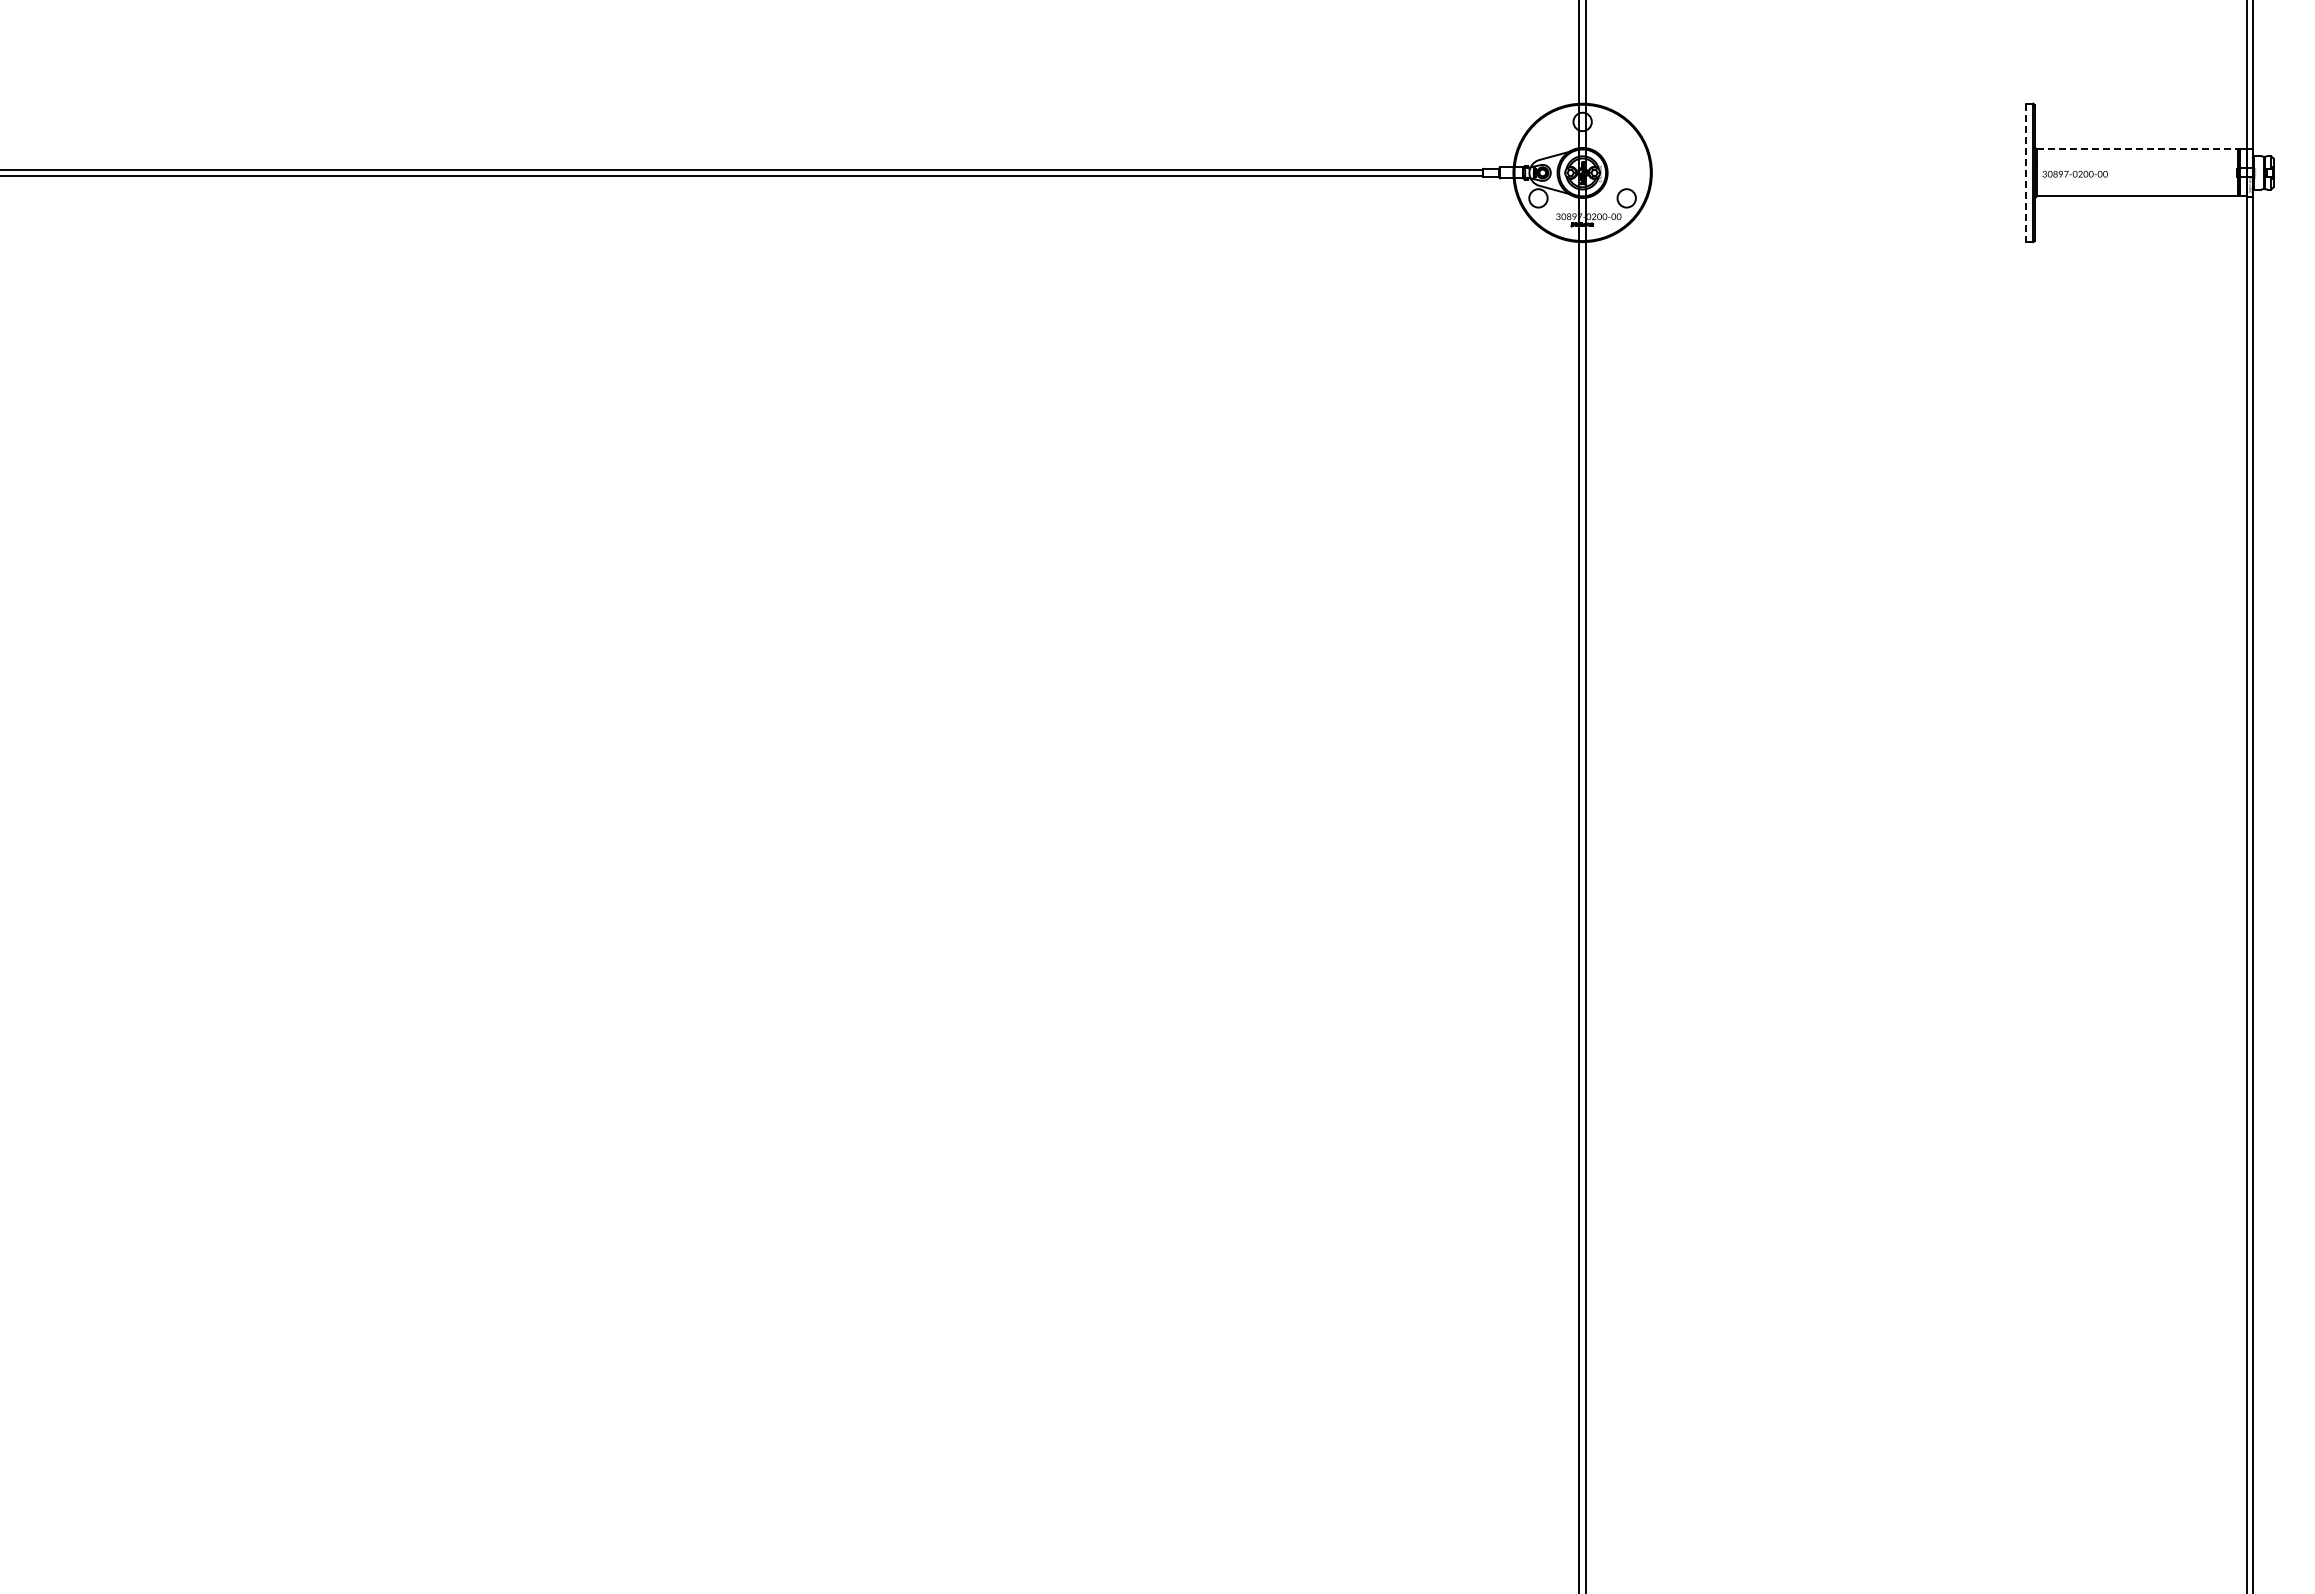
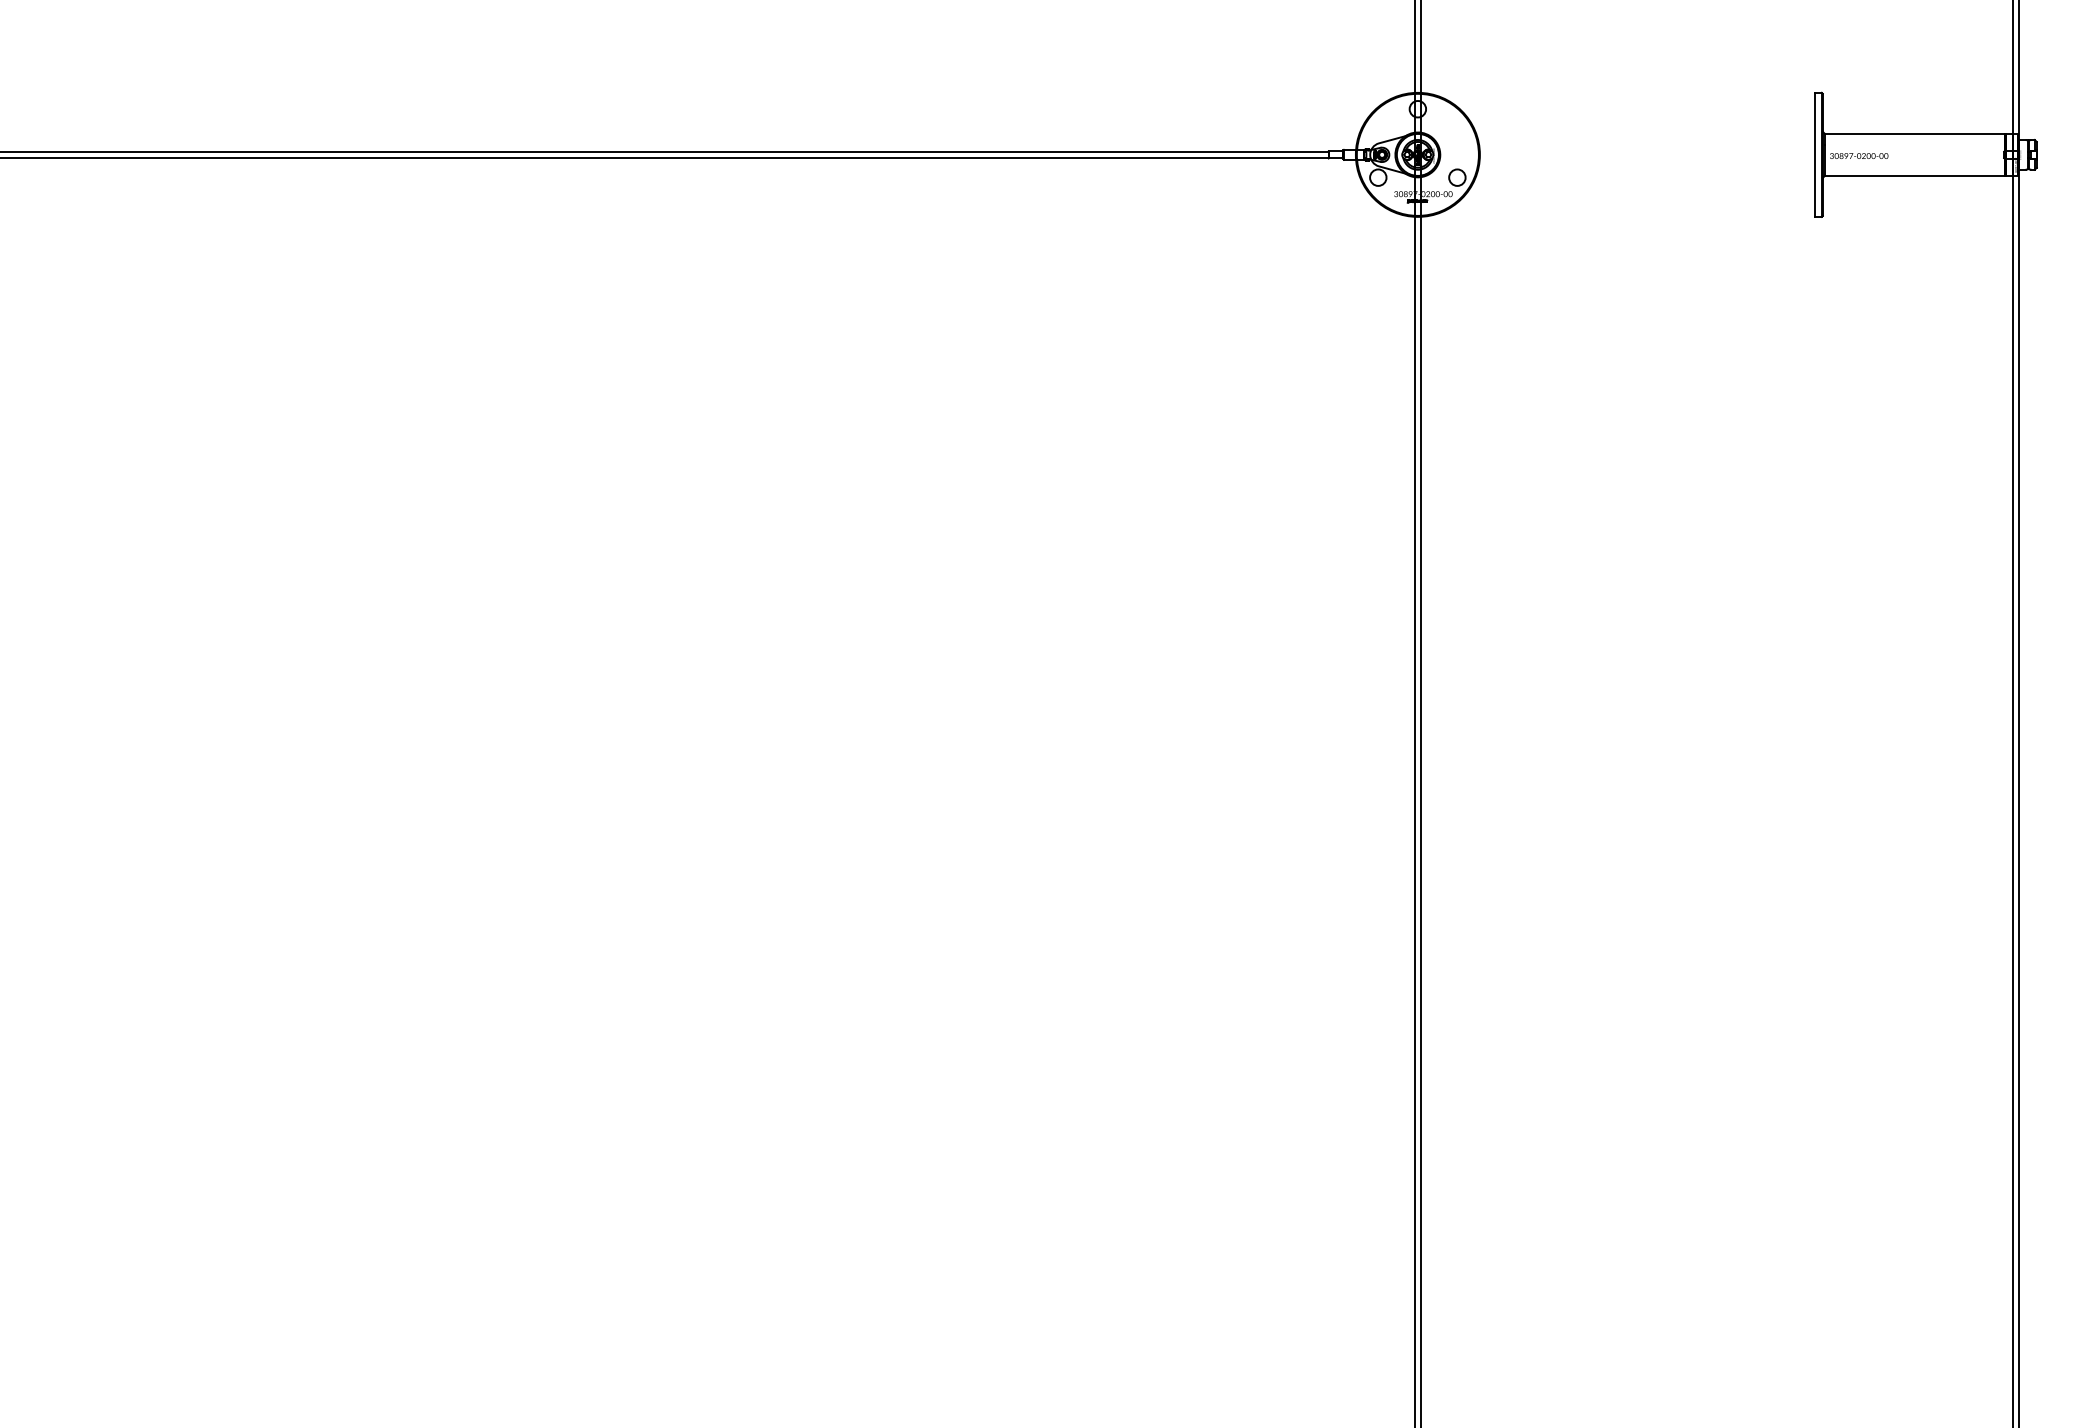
line: (2137, 149) -> (1914, 133), dashed -> solid
line: (2025, 173) -> (1814, 155), dashed -> solid

